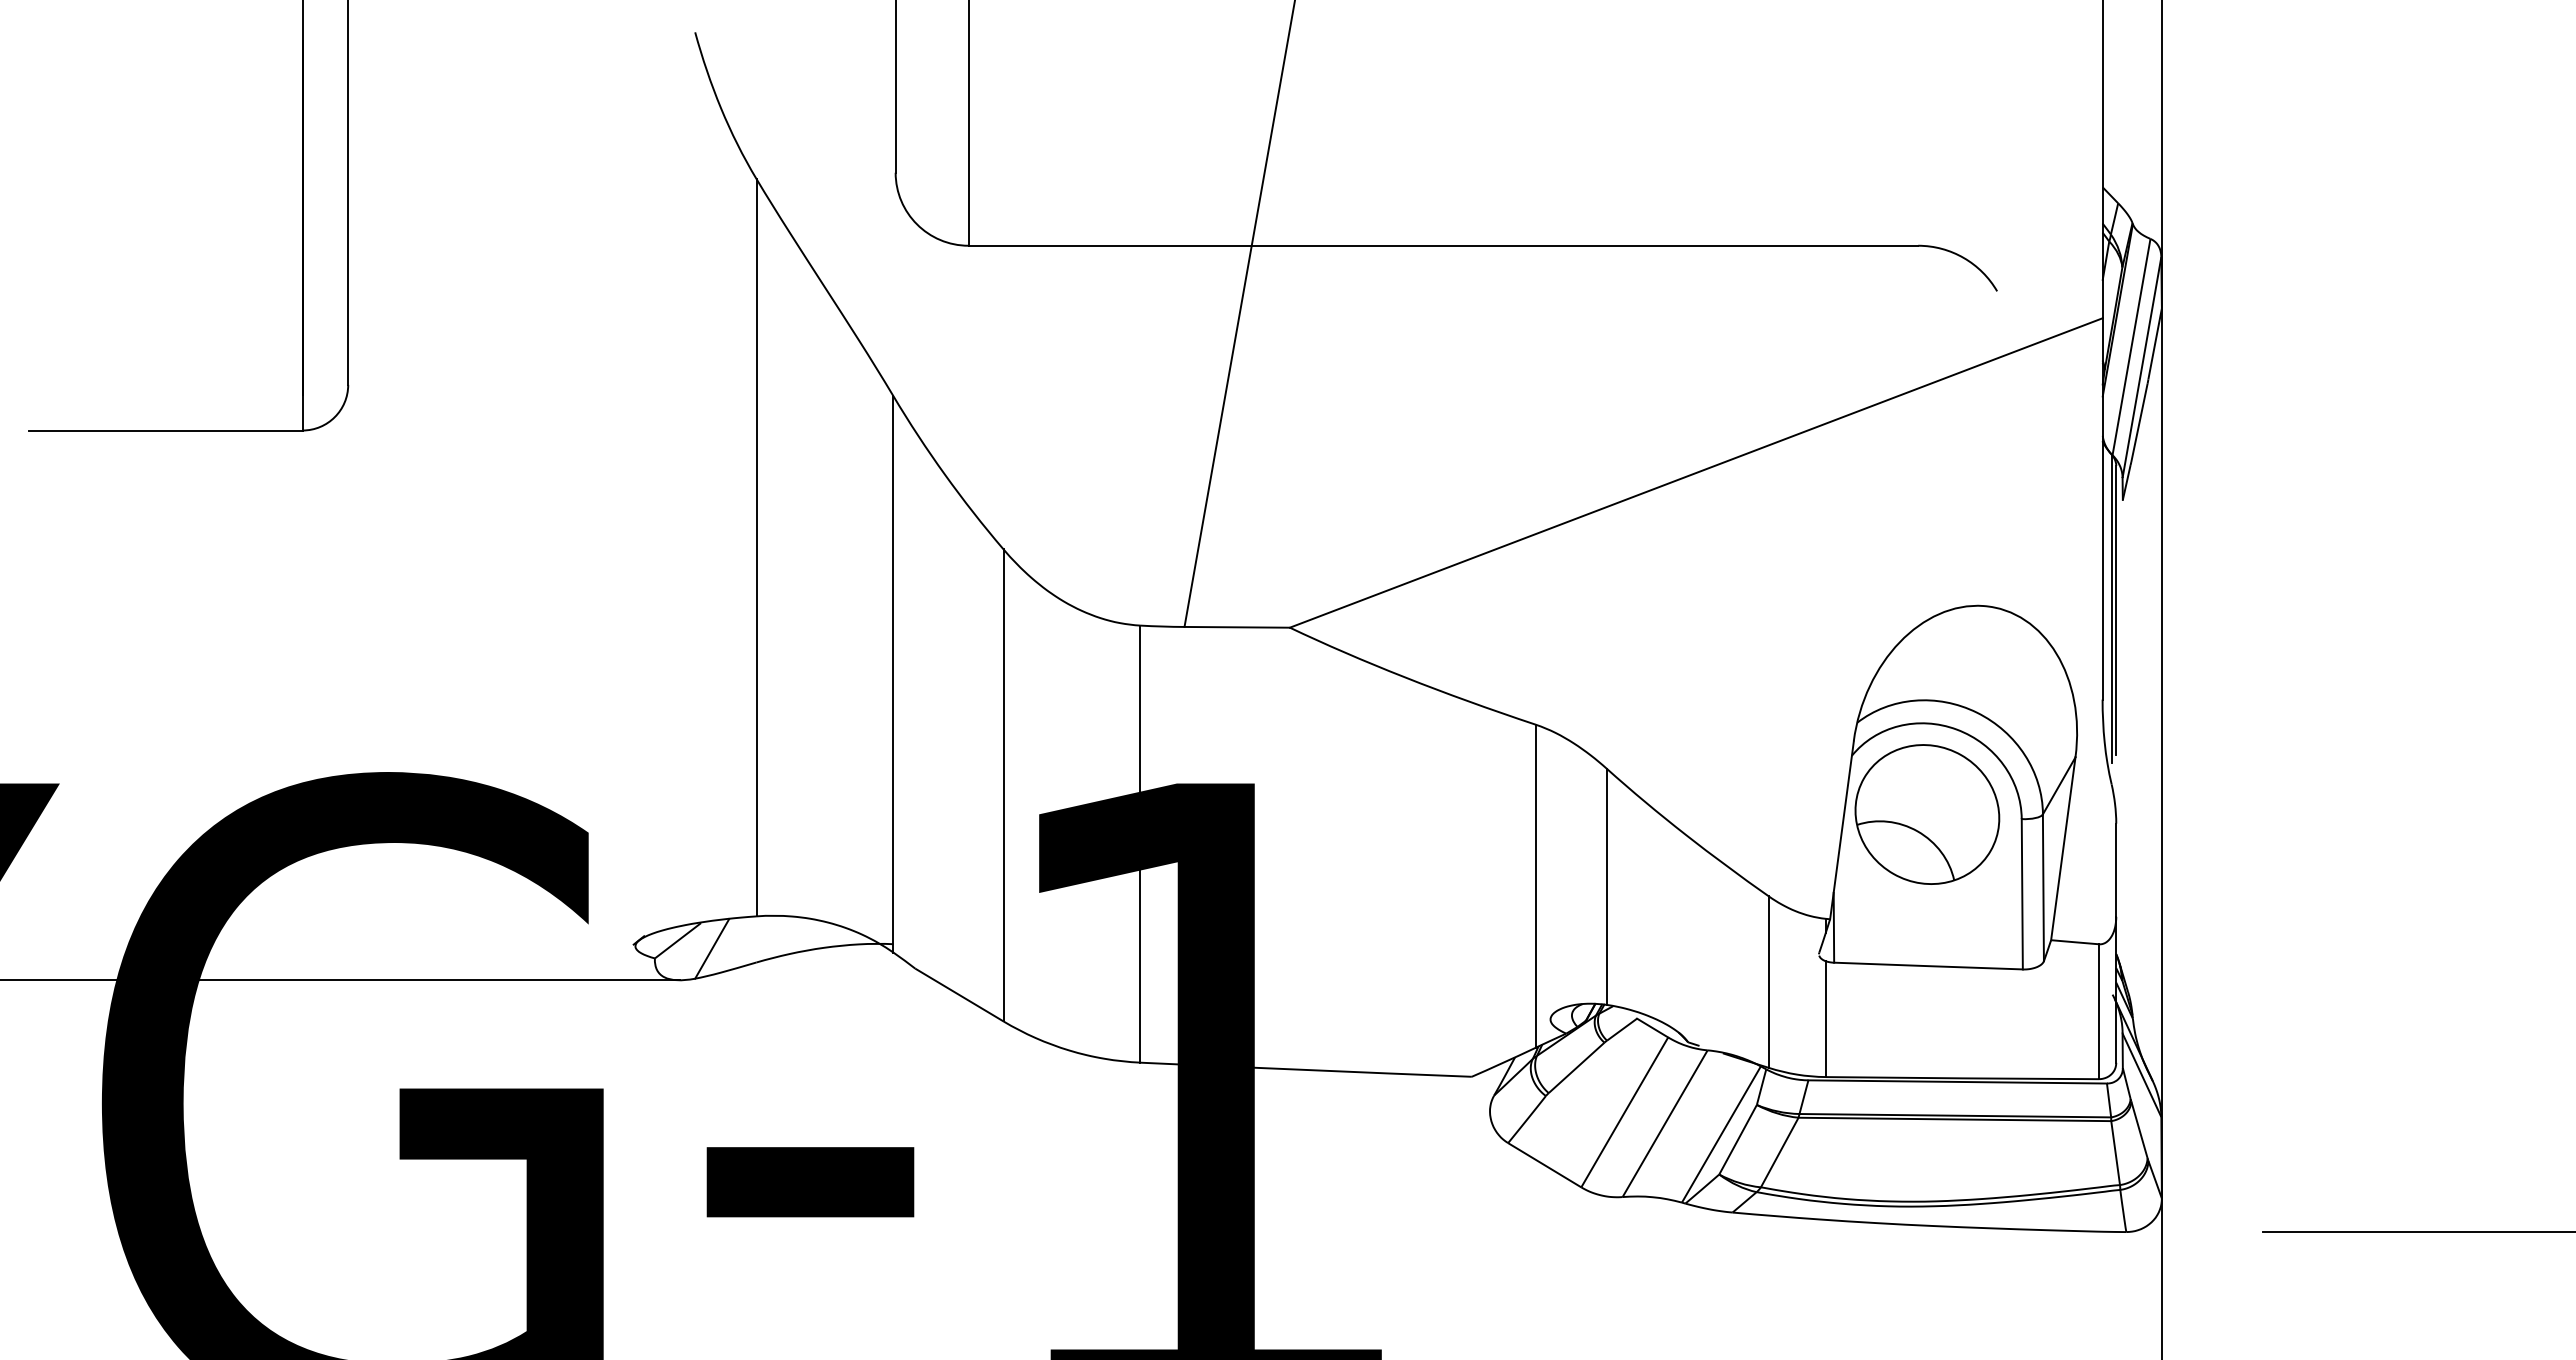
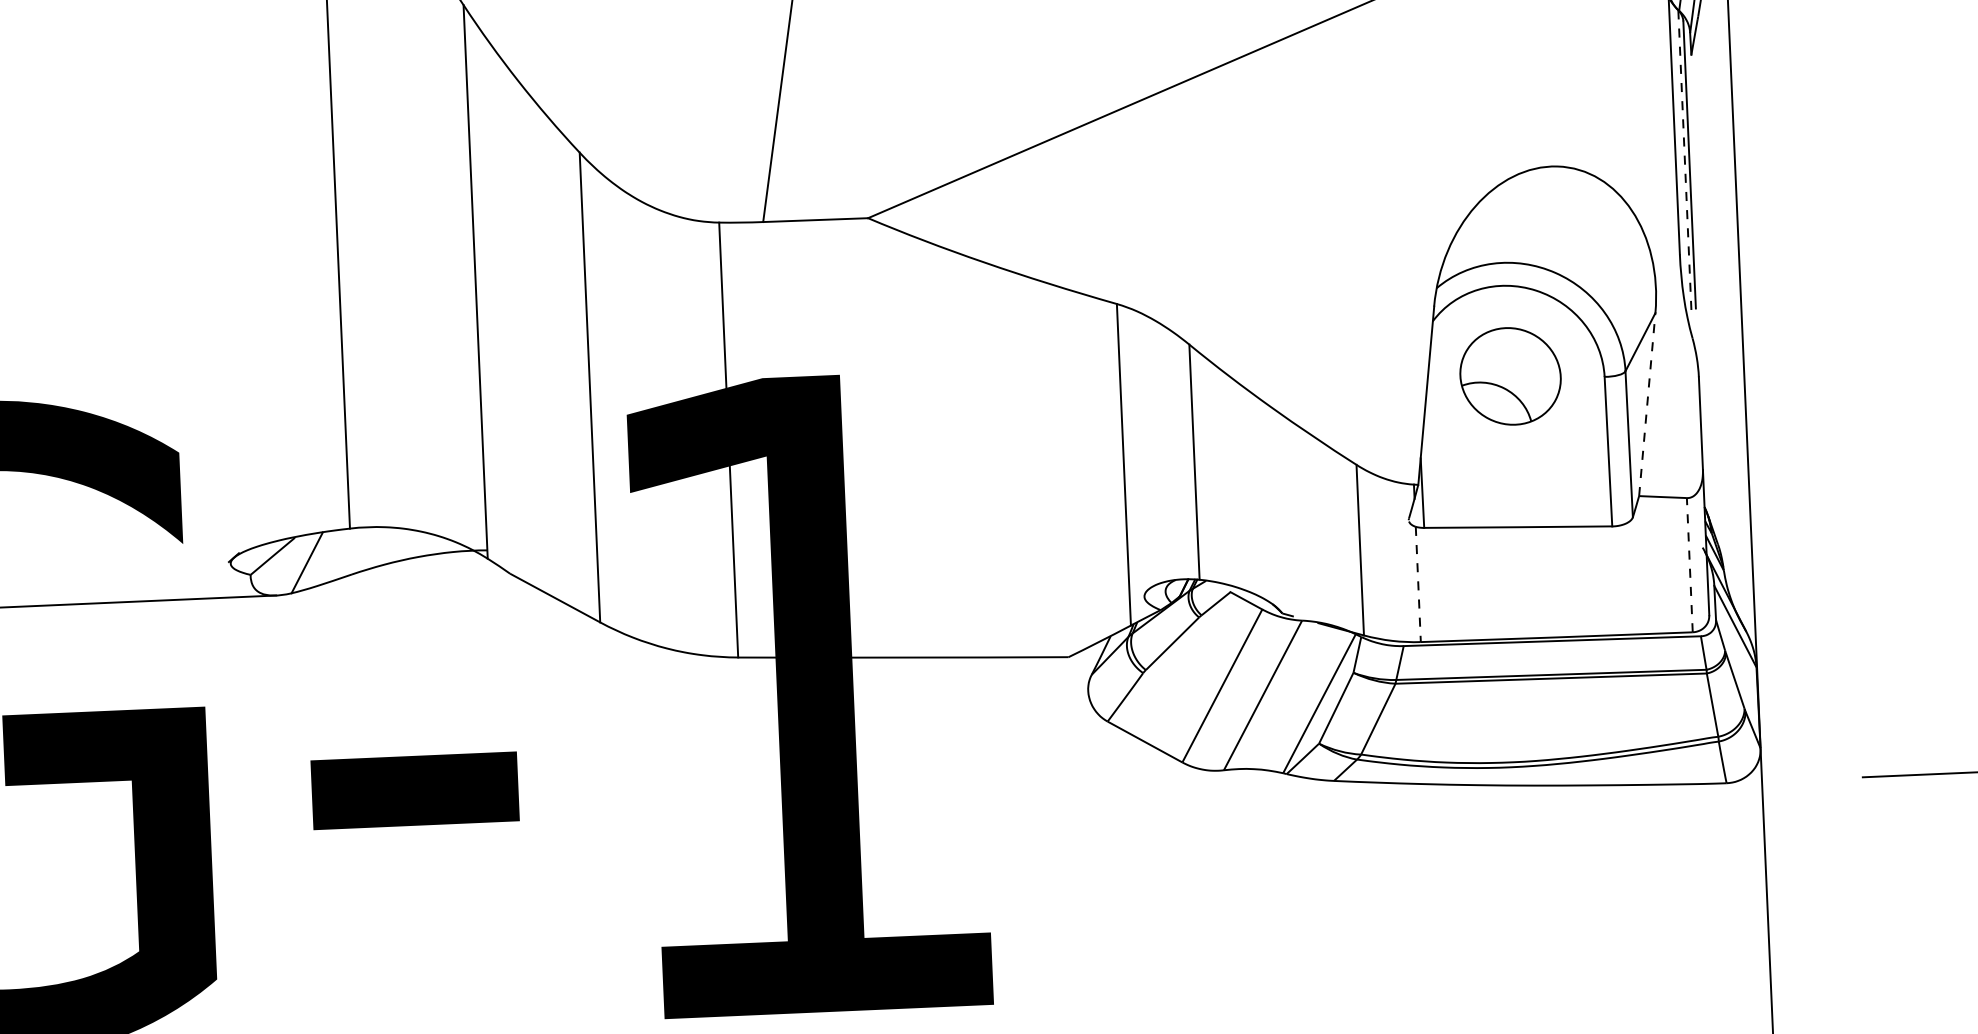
line: (2111, 609) -> (1684, 164), solid -> dashed
part: (1927, 814) -> (1510, 376), size x0.7
line: (2063, 848) -> (1647, 404), solid -> dashed
line: (2098, 1011) -> (1689, 564), solid -> dashed
line: (1825, 1019) -> (1418, 584), solid -> dashed

